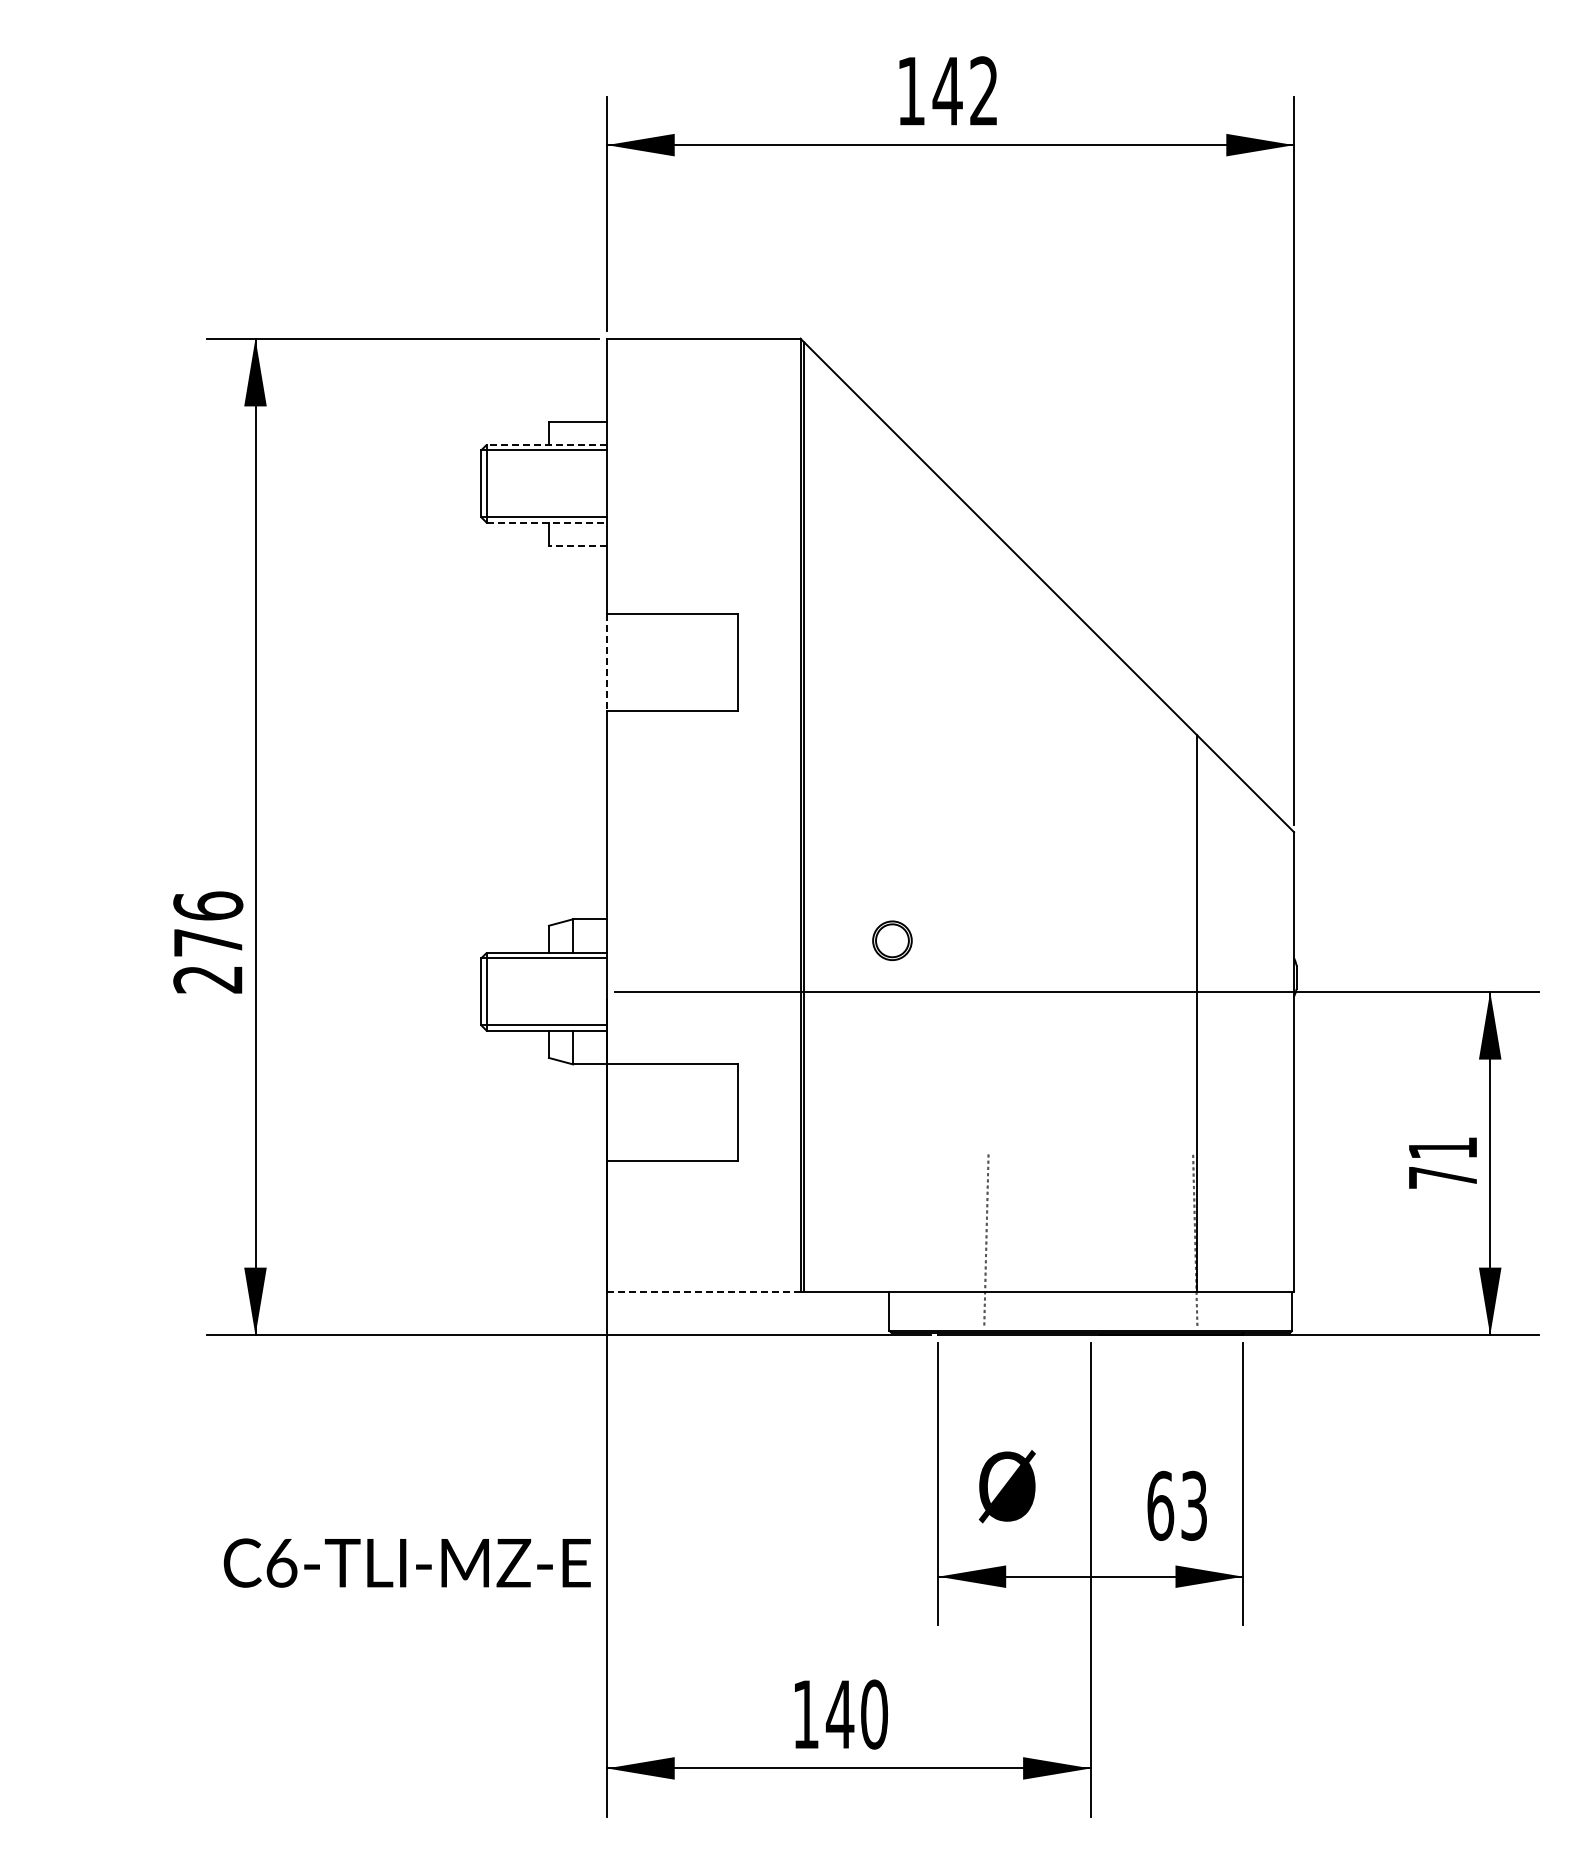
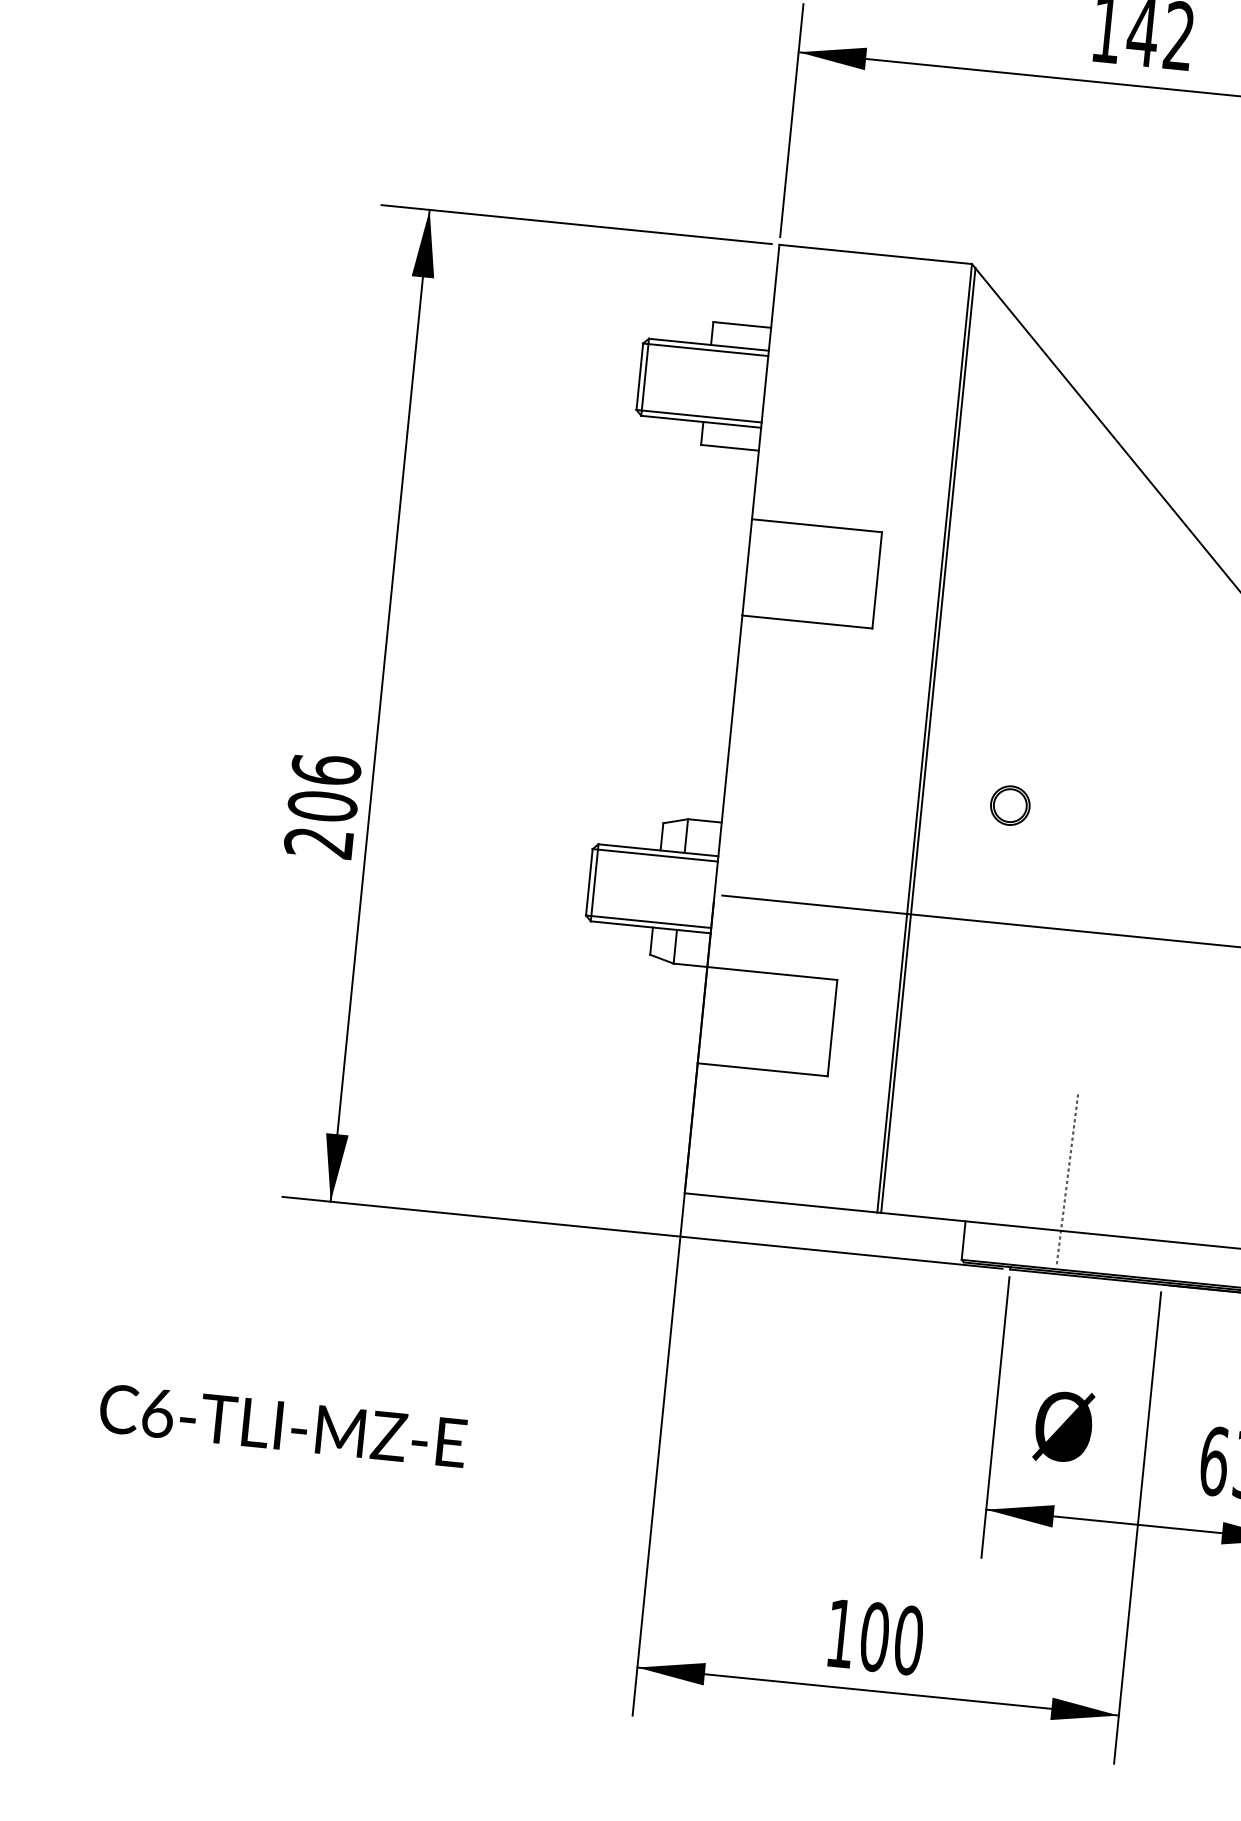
line: (546, 445) -> (708, 345), dashed -> solid
line: (547, 522) -> (701, 421), dashed -> solid
line: (577, 545) -> (729, 447), dashed -> solid
line: (606, 663) -> (746, 568), dashed -> solid
part: (892, 940) -> (1010, 805), moved
text: (208, 942) -> (322, 806), 276 -> 206
line: (703, 1291) -> (780, 1202), dashed -> solid
text: (406, 1562) -> (282, 1425), moved
text: (839, 1714) -> (874, 1636), 140 -> 100

